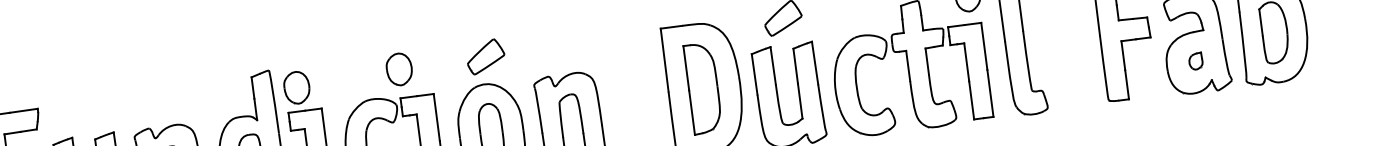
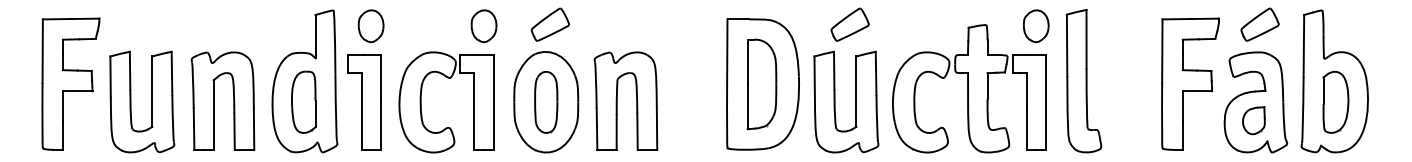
part: (1195, 61) -> (1253, 120), size x1.67
part: (398, 69) -> (483, 26), moved
part: (296, 88) -> (370, 26), moved

